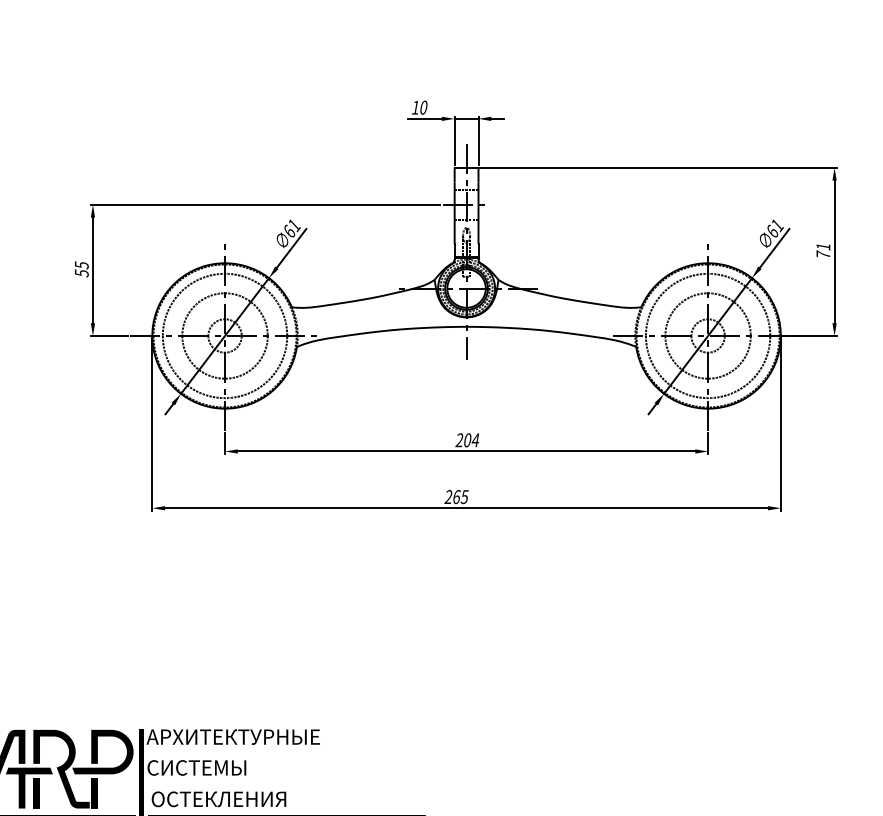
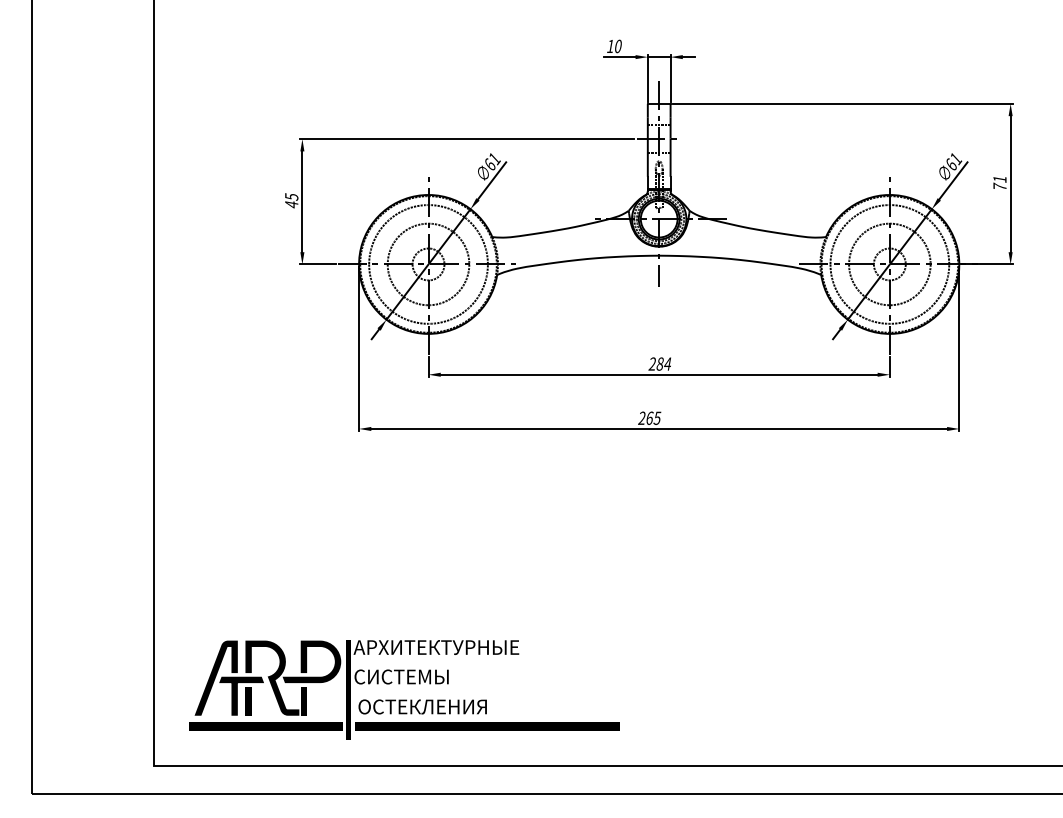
text: (81, 273) -> (291, 204), 55 -> 45
text: (466, 440) -> (659, 364), 204 -> 284

